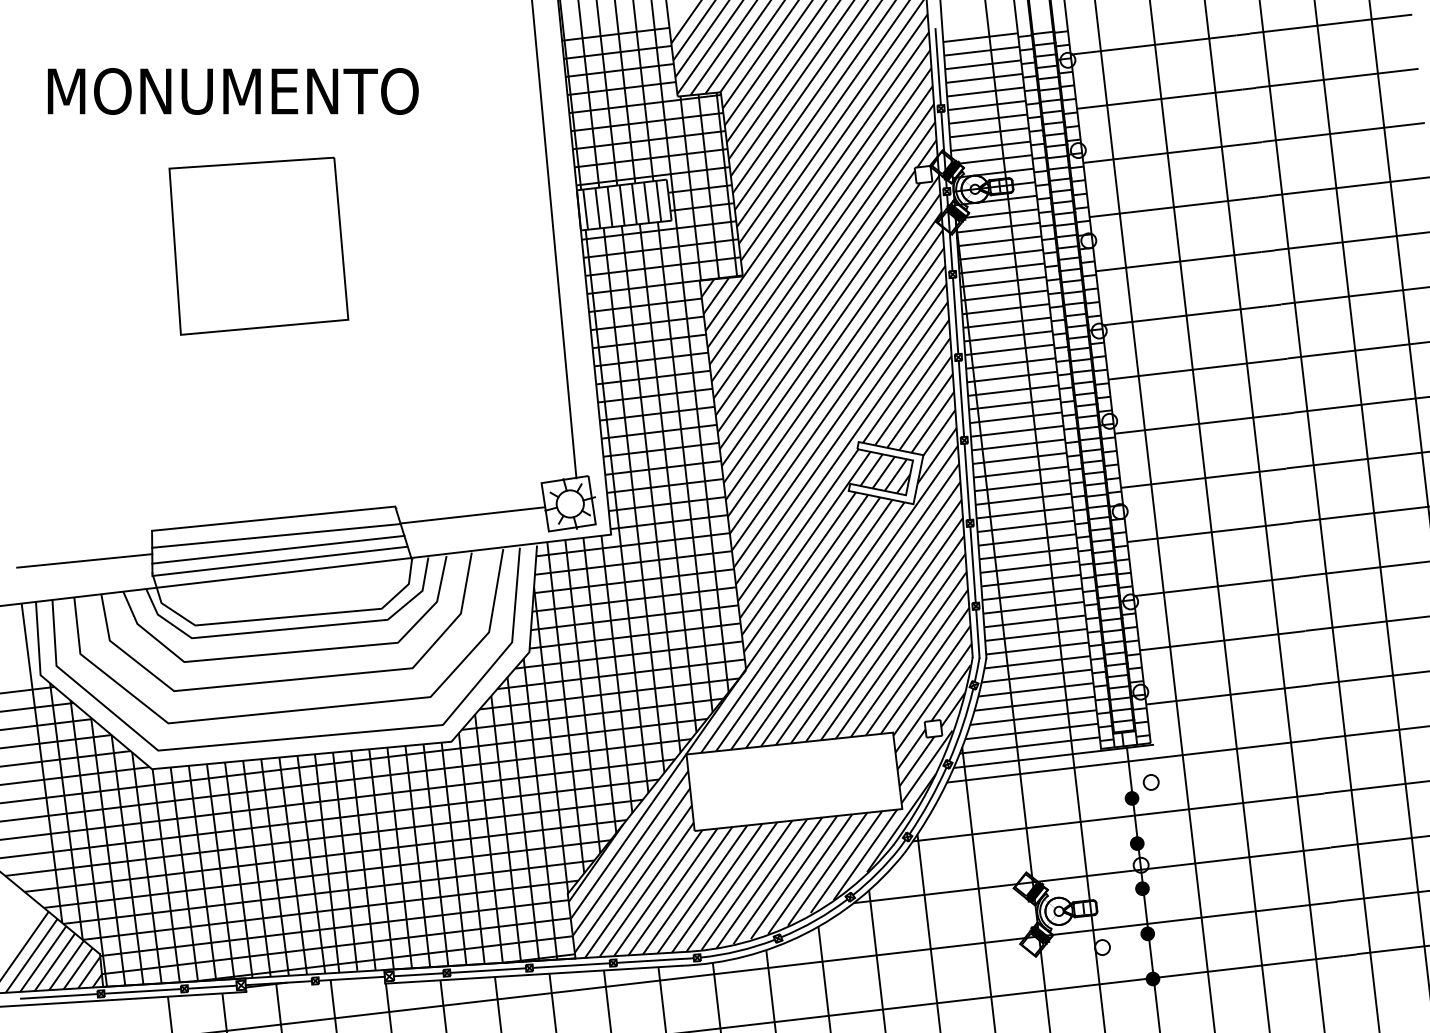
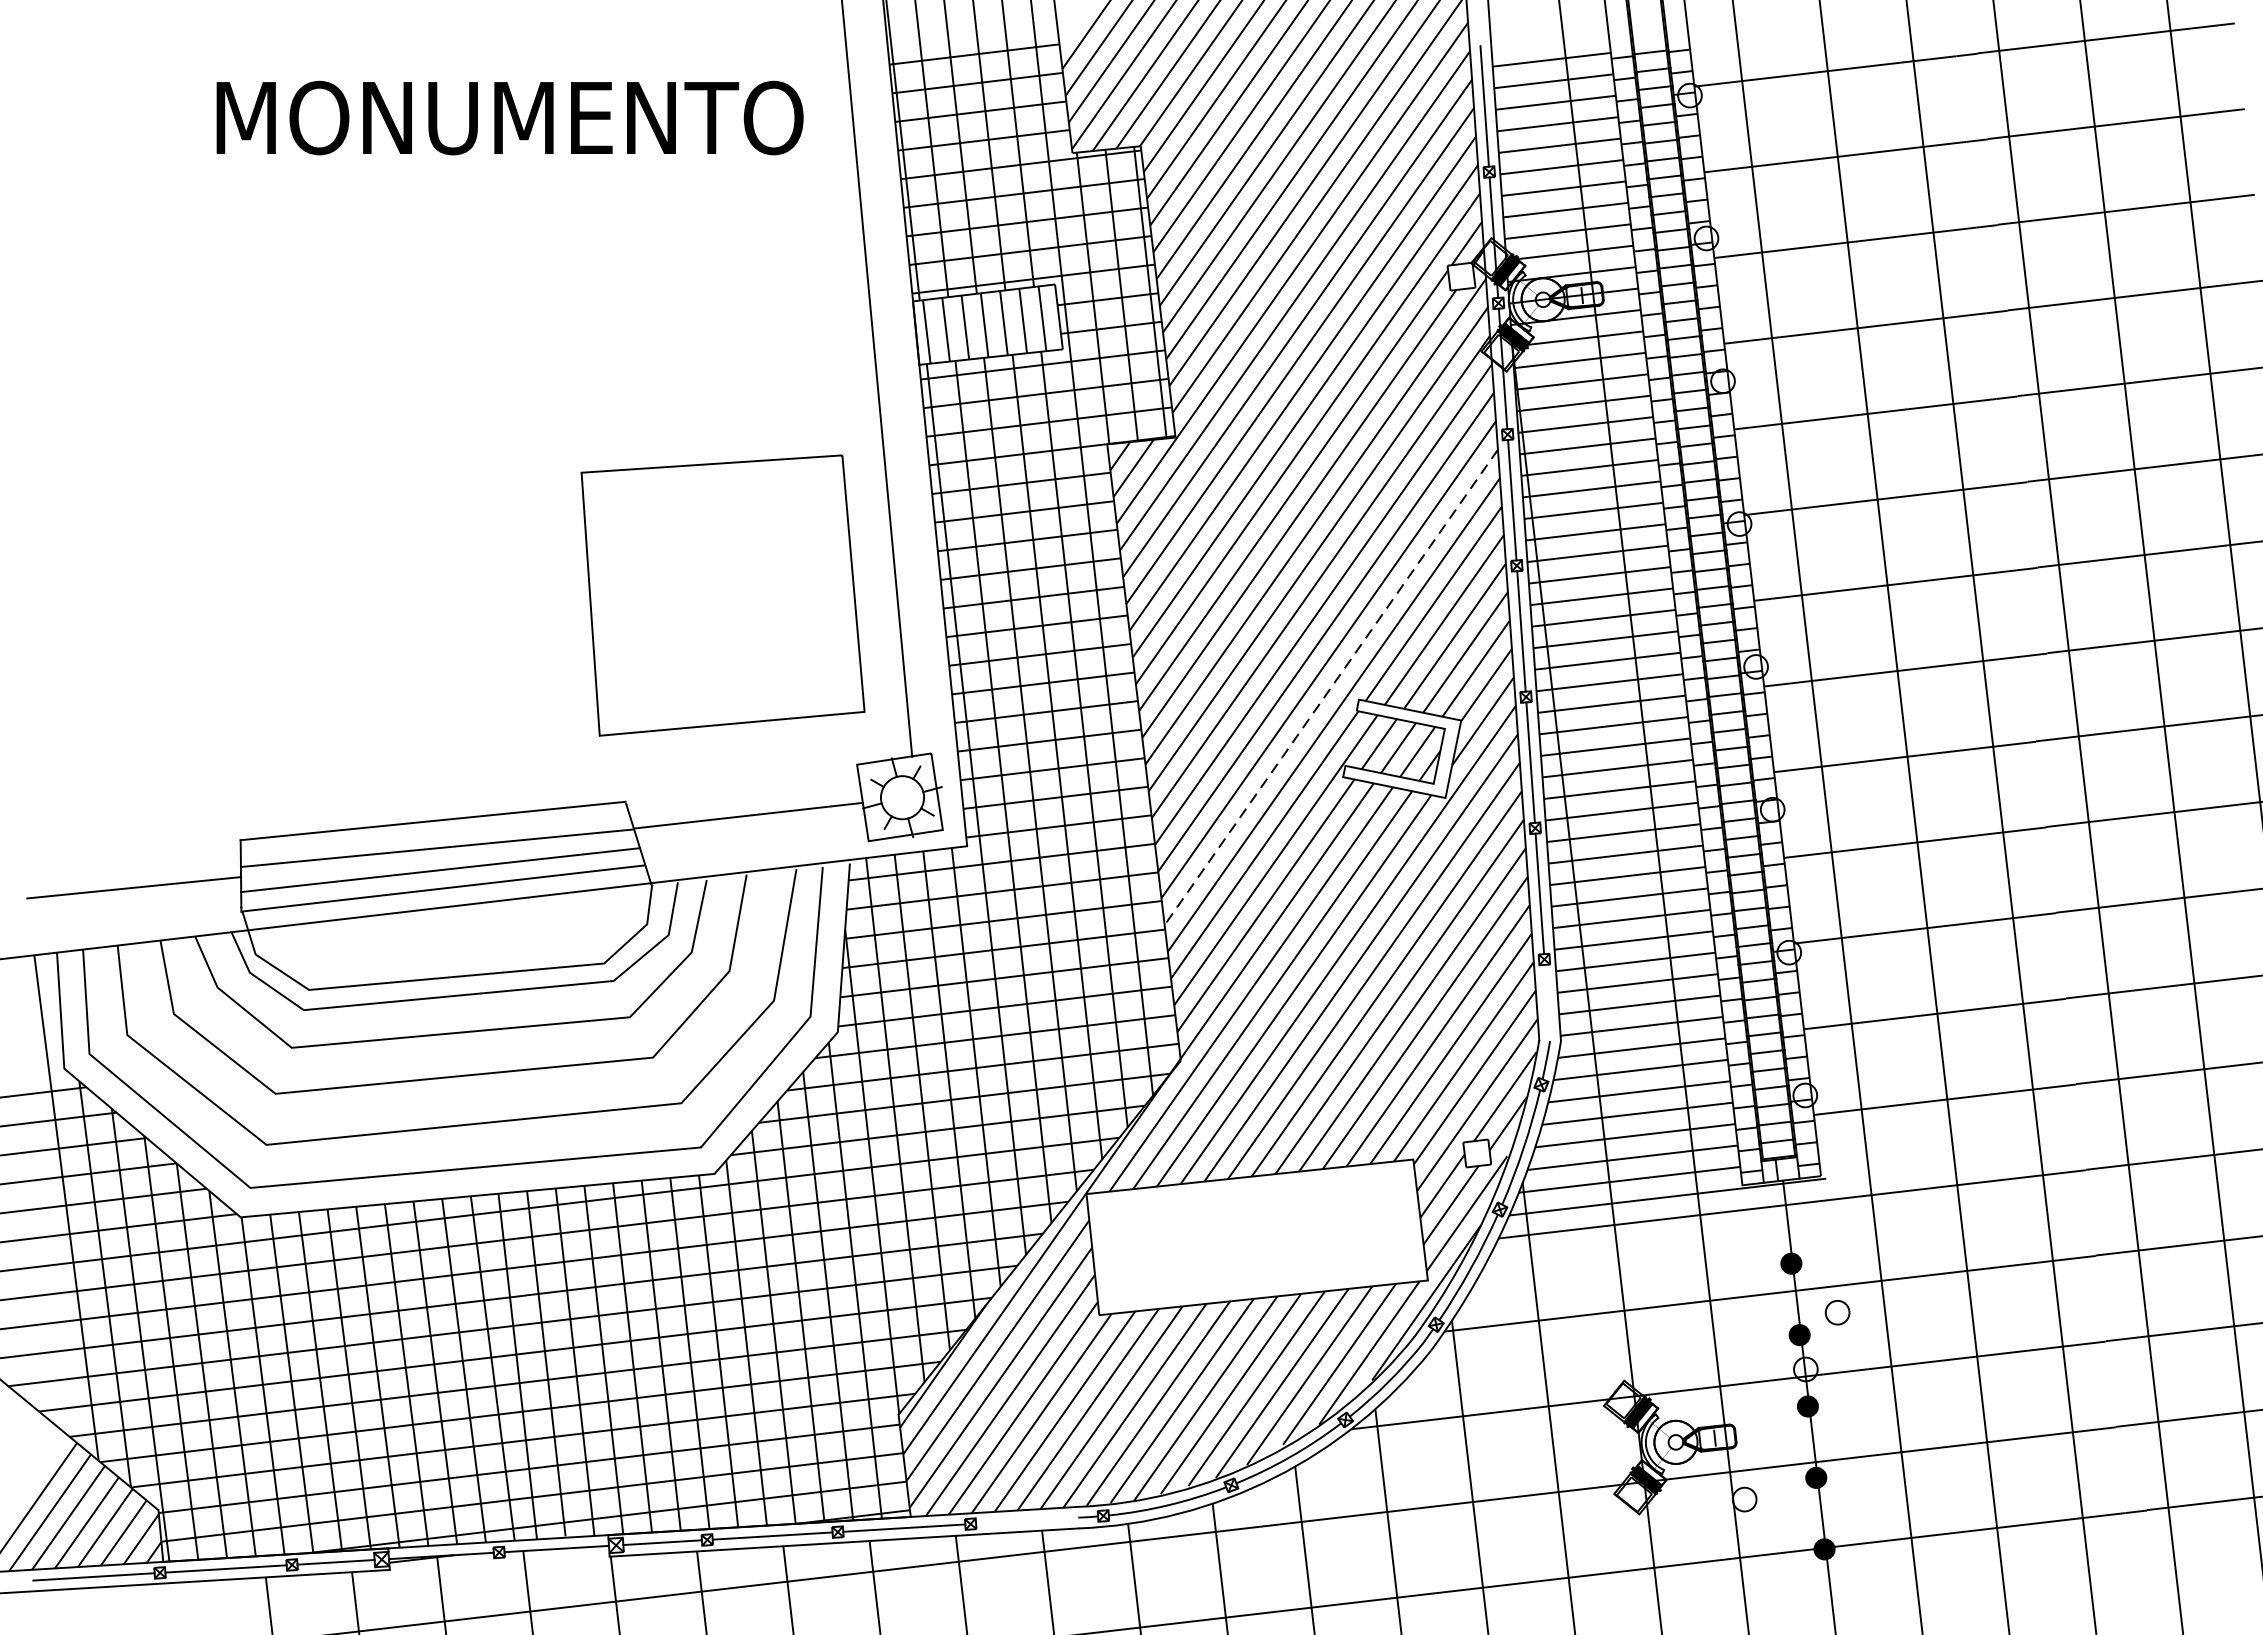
text: (233, 91) -> (510, 118), moved
part: (258, 245) -> (722, 594), moved
line: (840, 434) -> (1330, 687), solid -> dashed
line: (977, 633) -> (1546, 1002), removed
circle: (1150, 782) -> (1836, 1312), moved
line: (648, 960) -> (1026, 1520), removed

